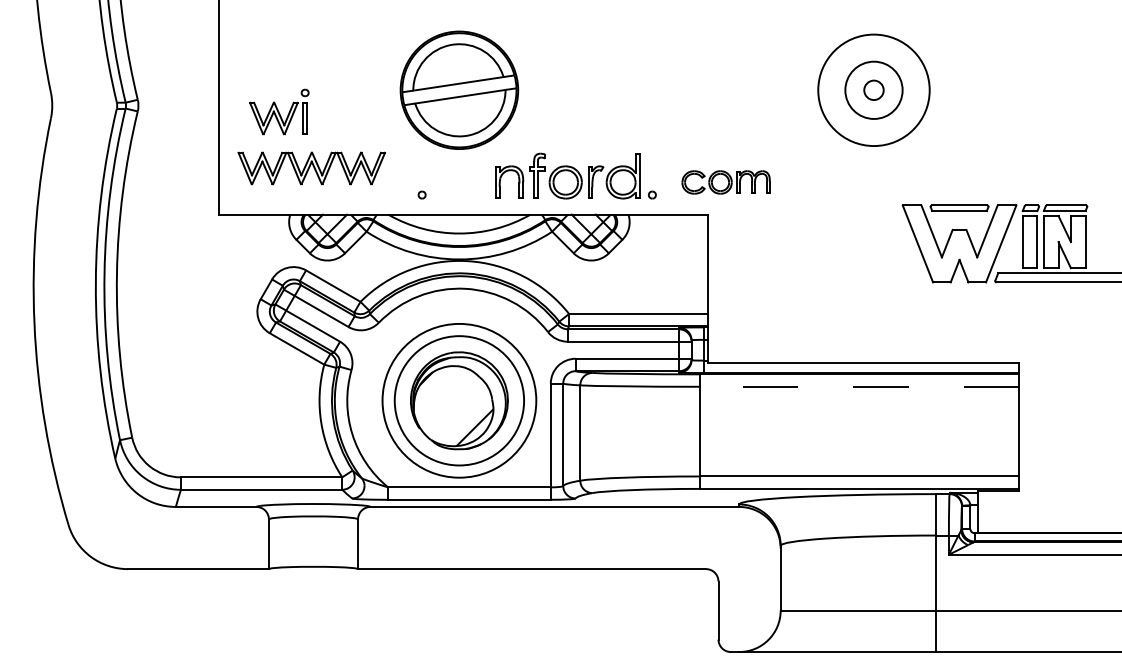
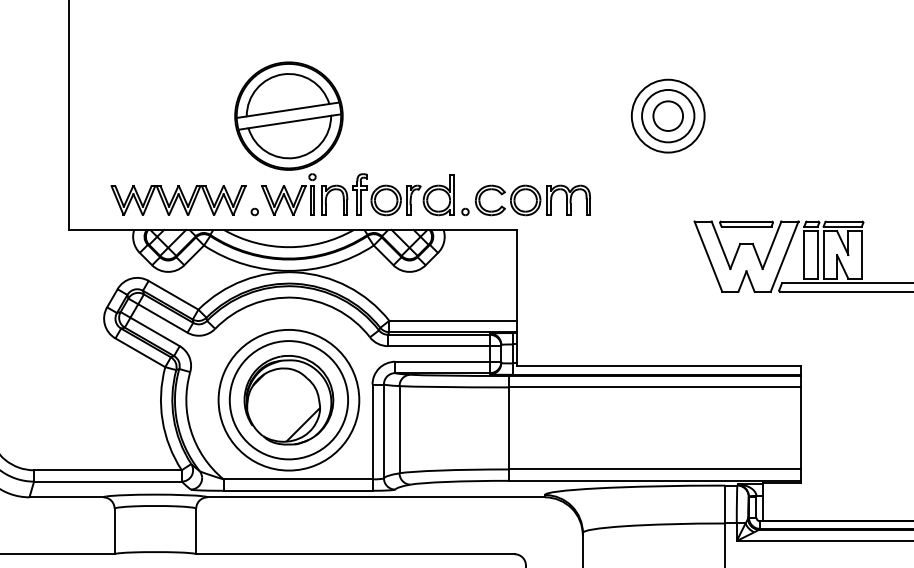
circle: (873, 90) -> (667, 116), size x0.71
circle: (873, 90) -> (667, 116), size x1.67
part: (279, 111) -> (289, 194), moved
part: (311, 168) -> (178, 200), moved
part: (725, 182) -> (532, 200), size x1.43
line: (859, 386) -> (654, 387), dashed -> solid

